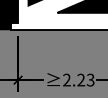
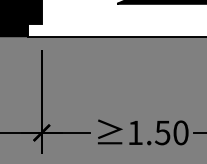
text: (78, 79) -> (157, 131), 2.23 -> 1.50

